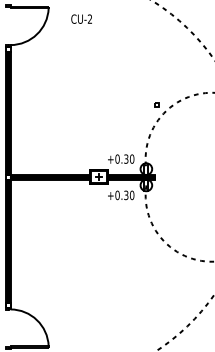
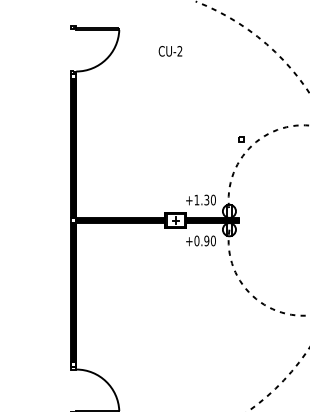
text: (81, 19) -> (170, 51), moved
text: (117, 158) -> (196, 199), +0.30 -> +1.30
text: (126, 194) -> (206, 240), +0.30 -> +0.90

